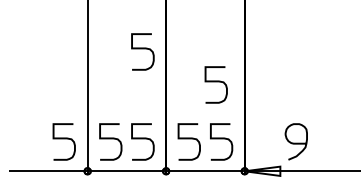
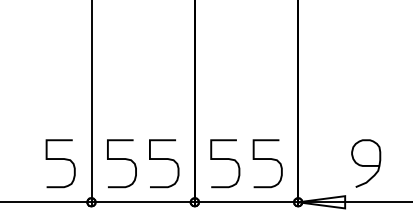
curve: (142, 49) -> (163, 41), removed
curve: (215, 82) -> (259, 85), removed

